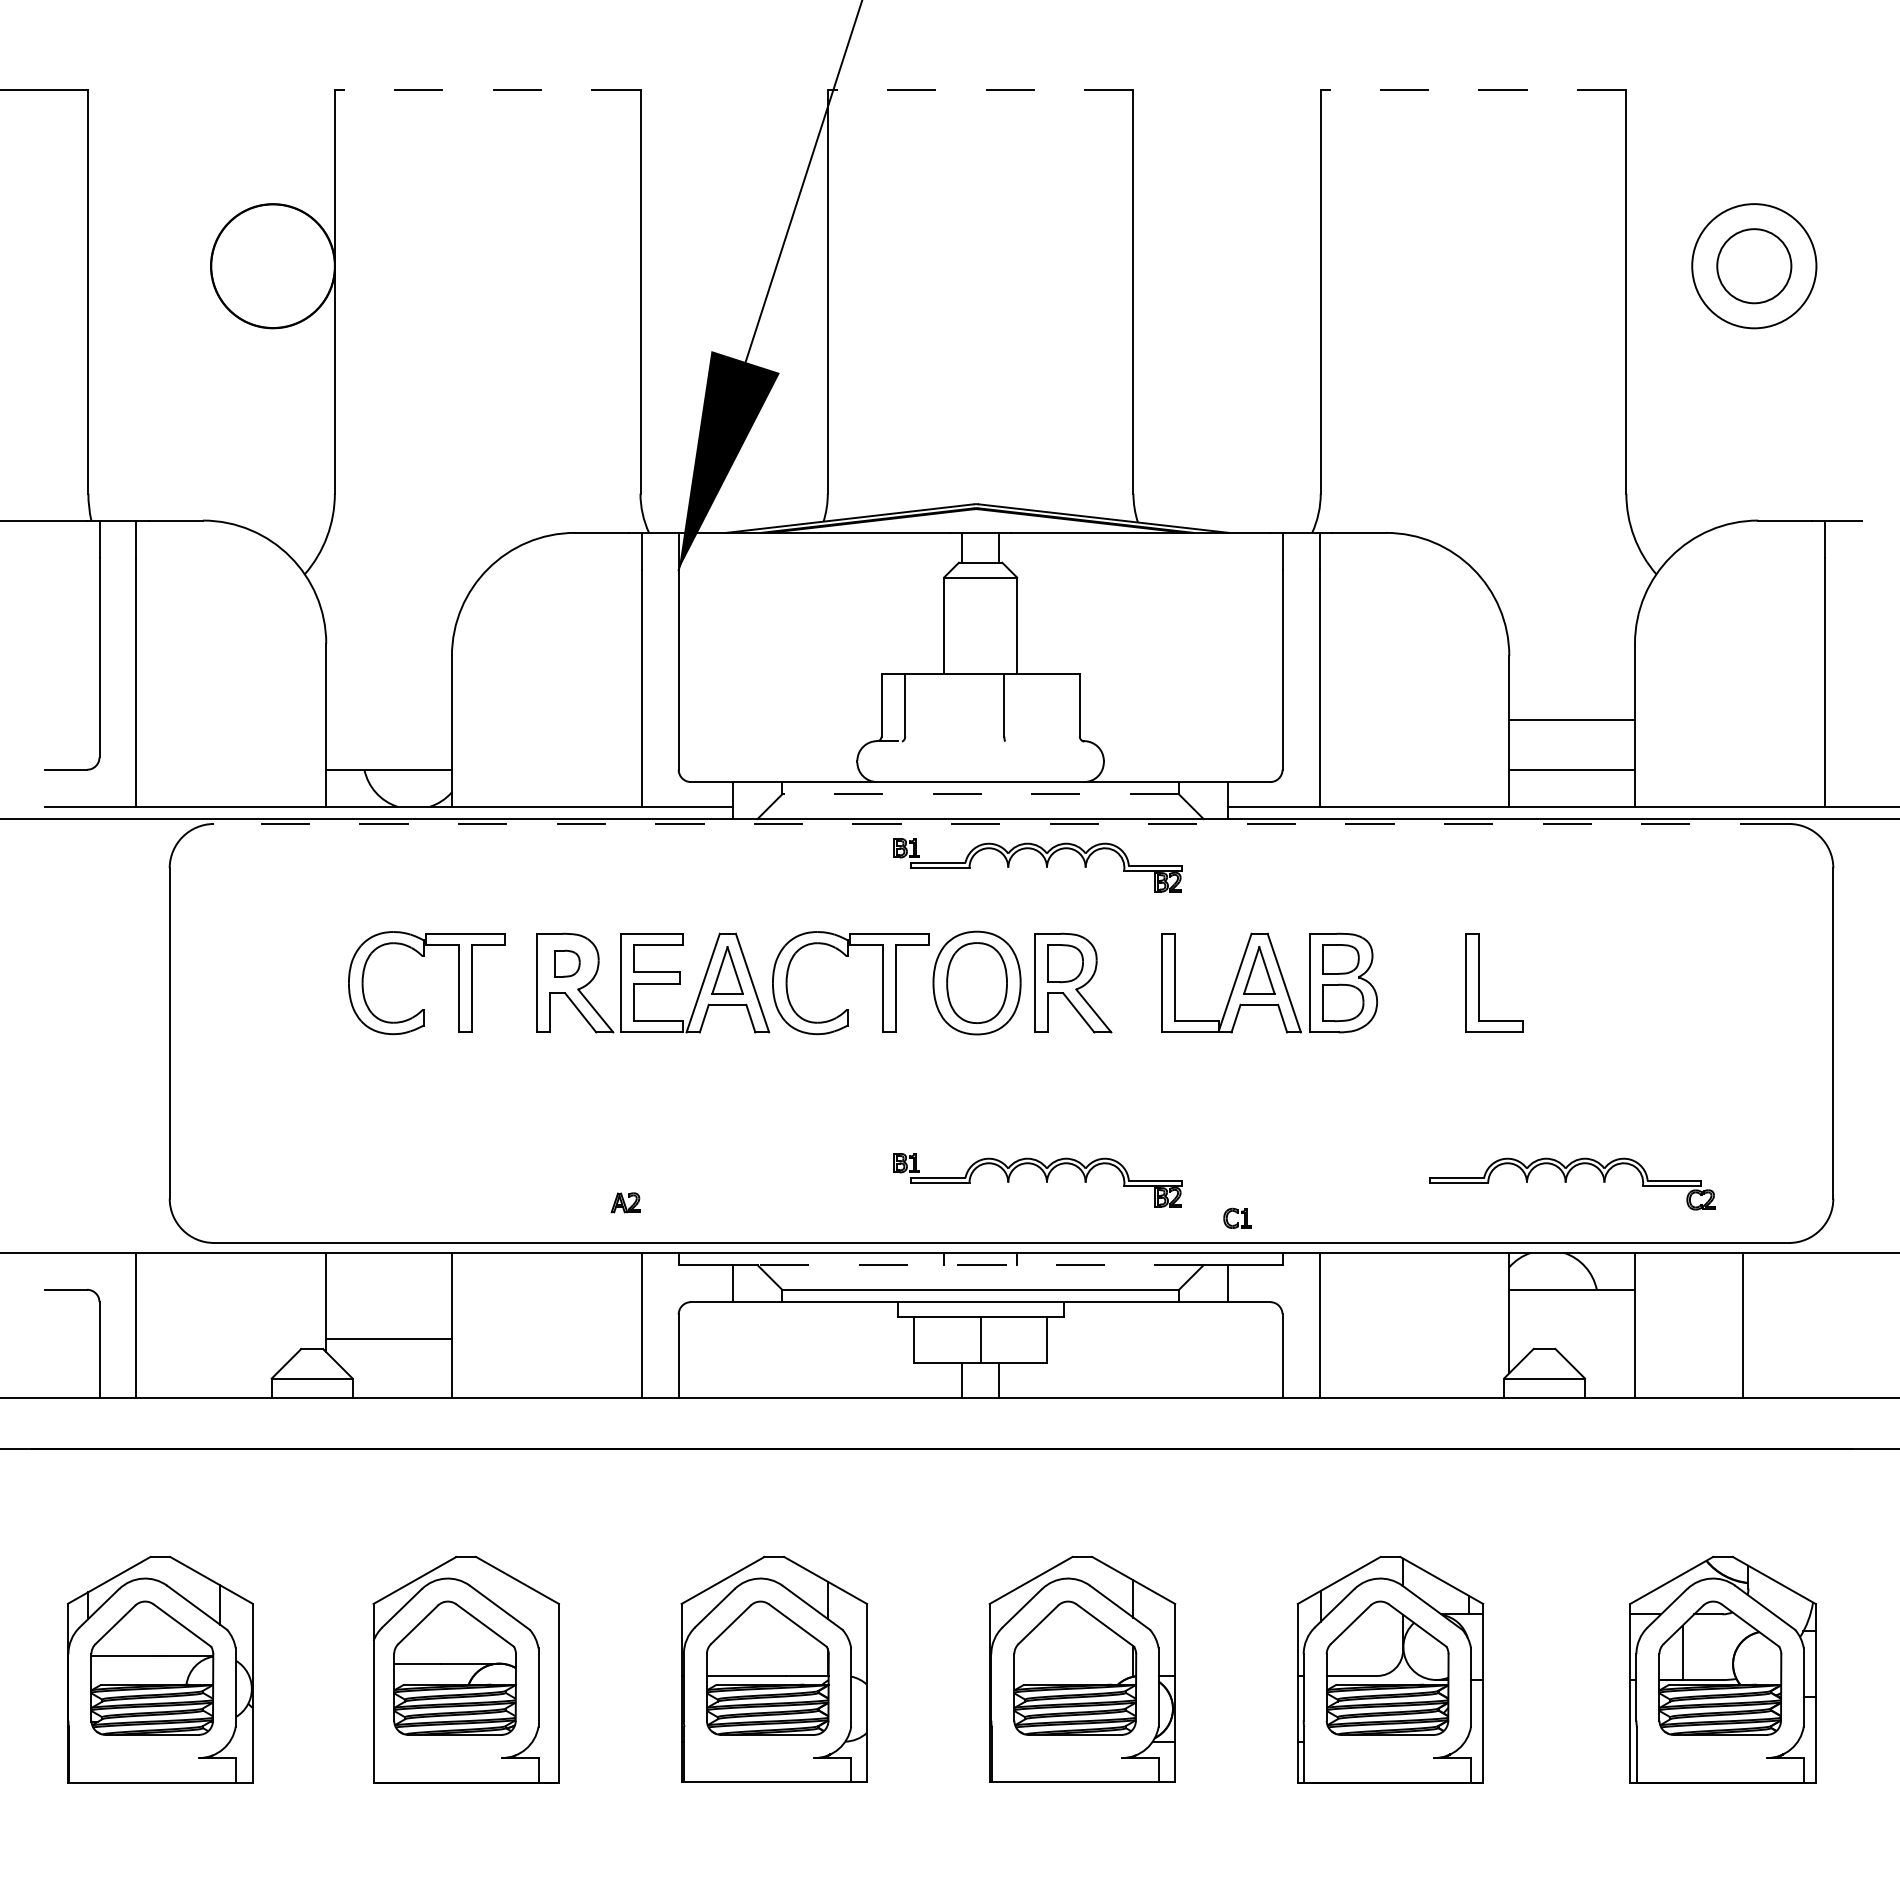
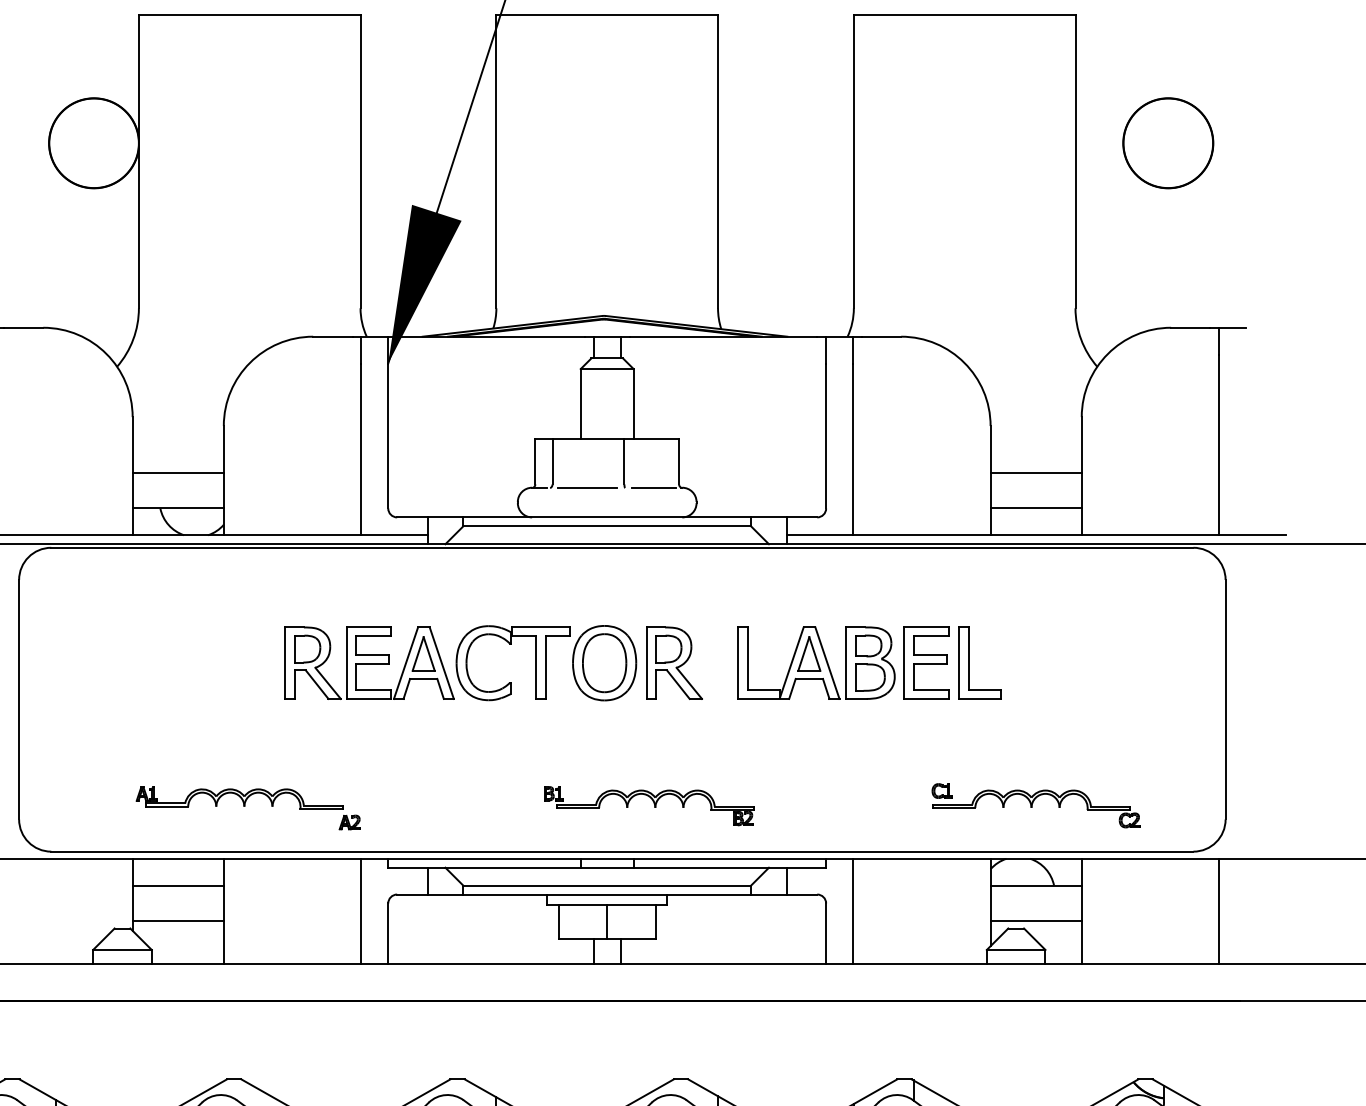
line: (487, 89) -> (249, 15), dashed -> solid
line: (980, 89) -> (607, 15), dashed -> solid
line: (1473, 89) -> (964, 15), dashed -> solid
circle: (1754, 265) -> (1168, 142), size x1.67
line: (388, 720) -> (177, 472), added
line: (953, 741) -> (587, 487), added
line: (1045, 741) -> (654, 487), added
line: (980, 794) -> (607, 526), dashed -> solid
line: (1001, 823) -> (622, 547), dashed -> solid
part: (1045, 864) -> (654, 577), removed
part: (567, 963) -> (307, 648), size x1.43
part: (1420, 982) -> (926, 662), added
part: (424, 1009) -> (203, 682), removed
part: (473, 1168) -> (239, 797), added
part: (1237, 1217) -> (942, 790), moved
line: (980, 1265) -> (607, 867), dashed -> solid
line: (388, 1289) -> (177, 885), added
line: (1742, 1324) -> (1219, 910), moved
line: (1571, 1339) -> (1035, 921), added

